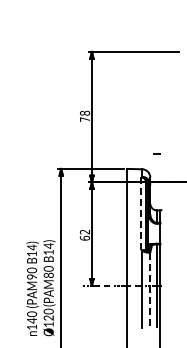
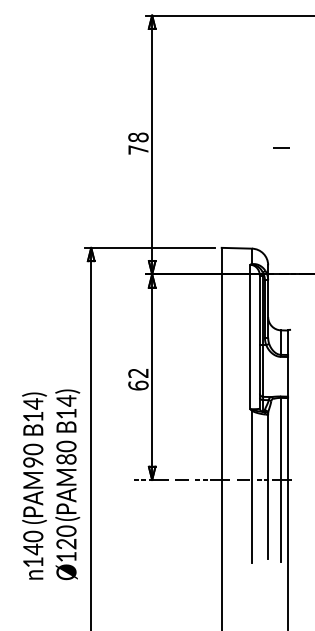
line: (156, 153) -> (280, 147), moved
line: (141, 213) -> (250, 336), dashed -> solid
line: (150, 289) -> (268, 487), dashed -> solid

